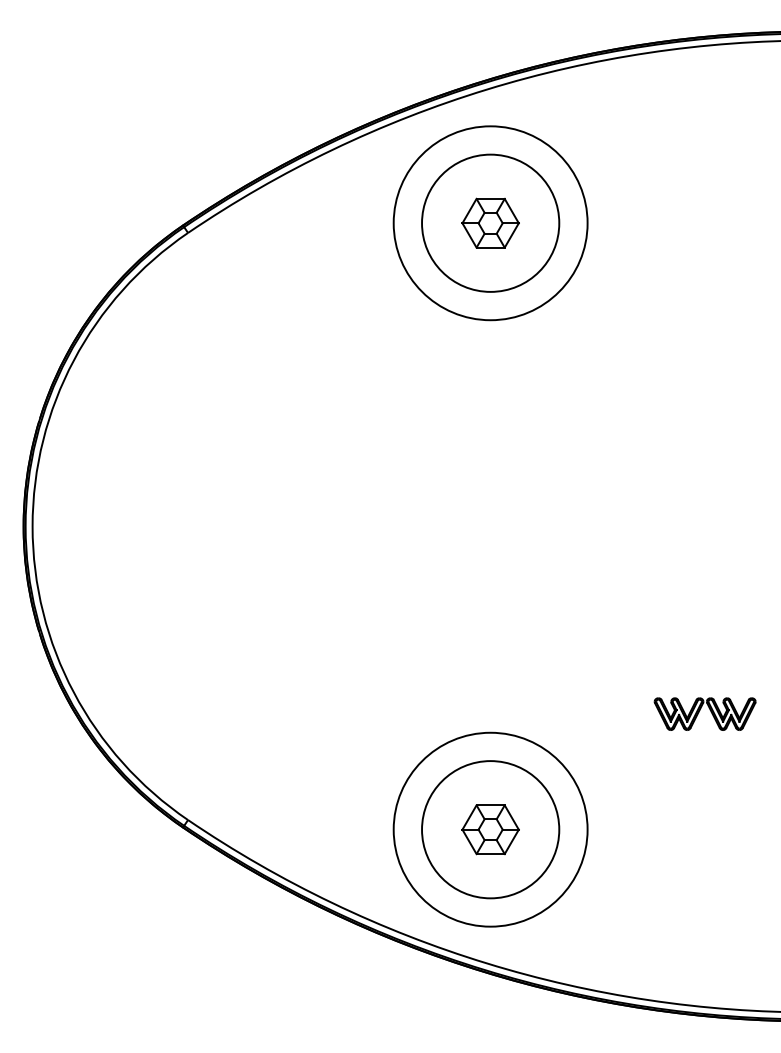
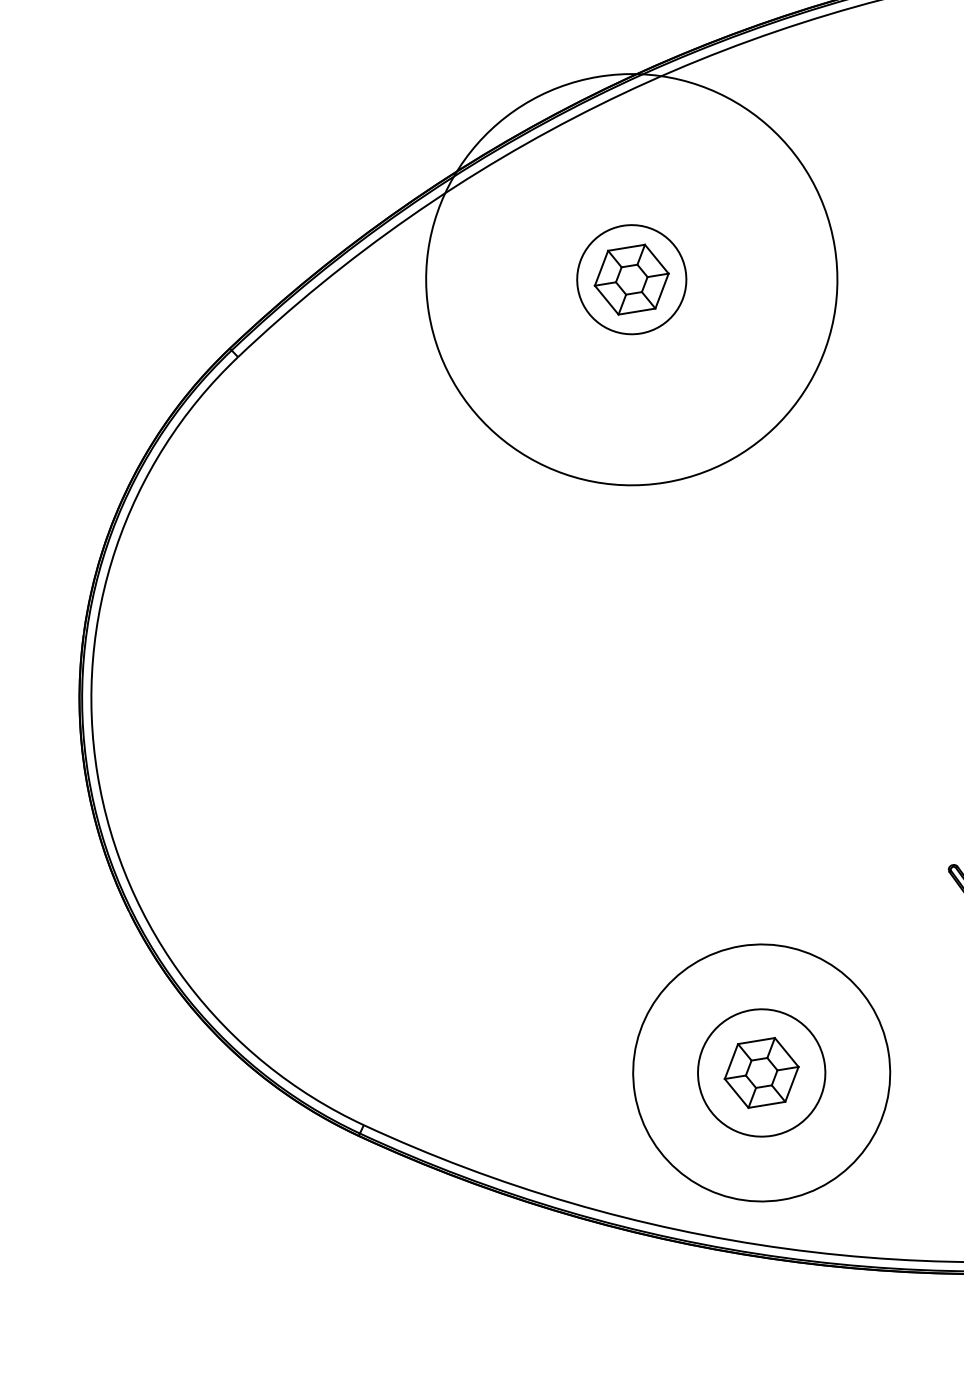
circle: (490, 222) -> (631, 278), size x0.6
circle: (490, 223) -> (631, 280), size x1.6
circle: (490, 829) -> (761, 1072), size x0.7

